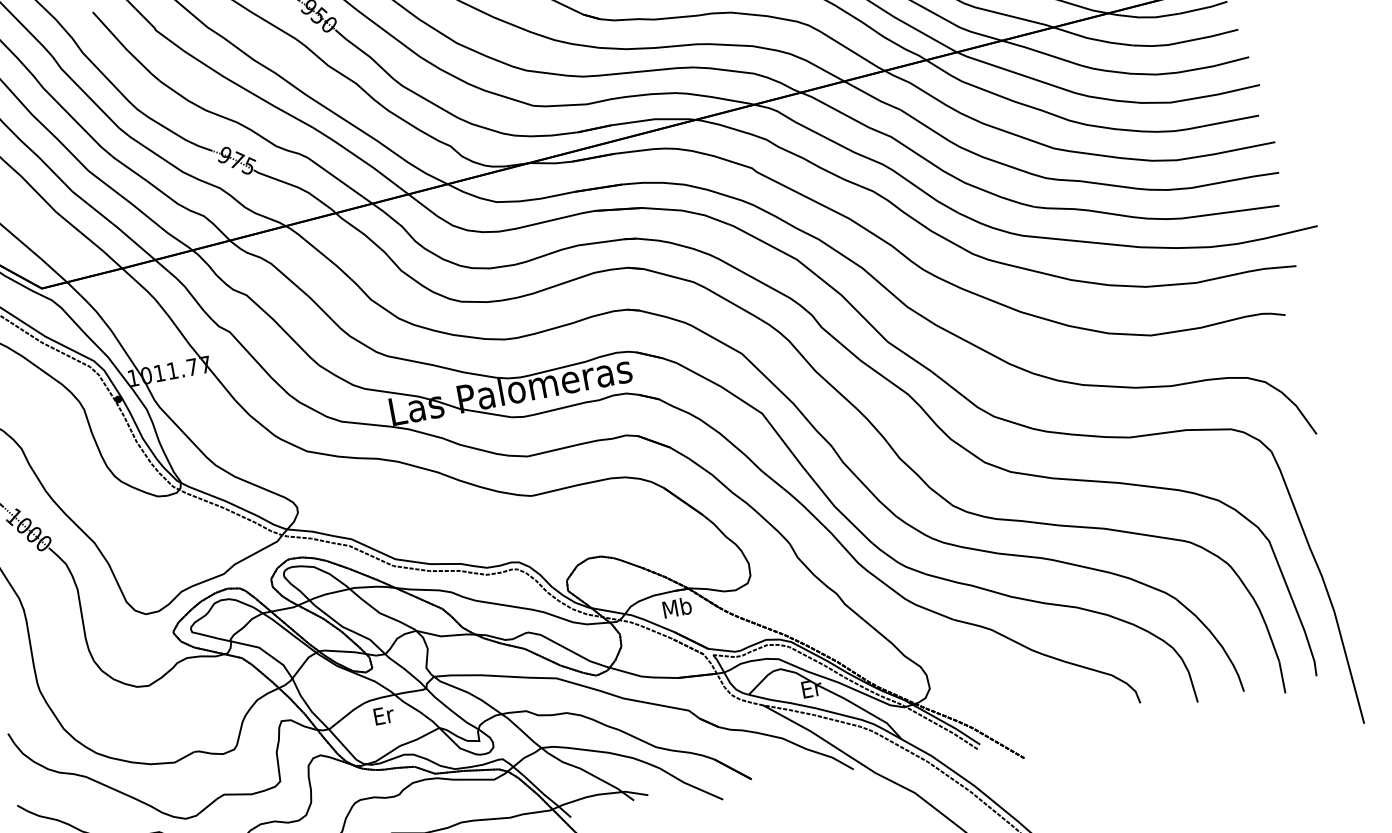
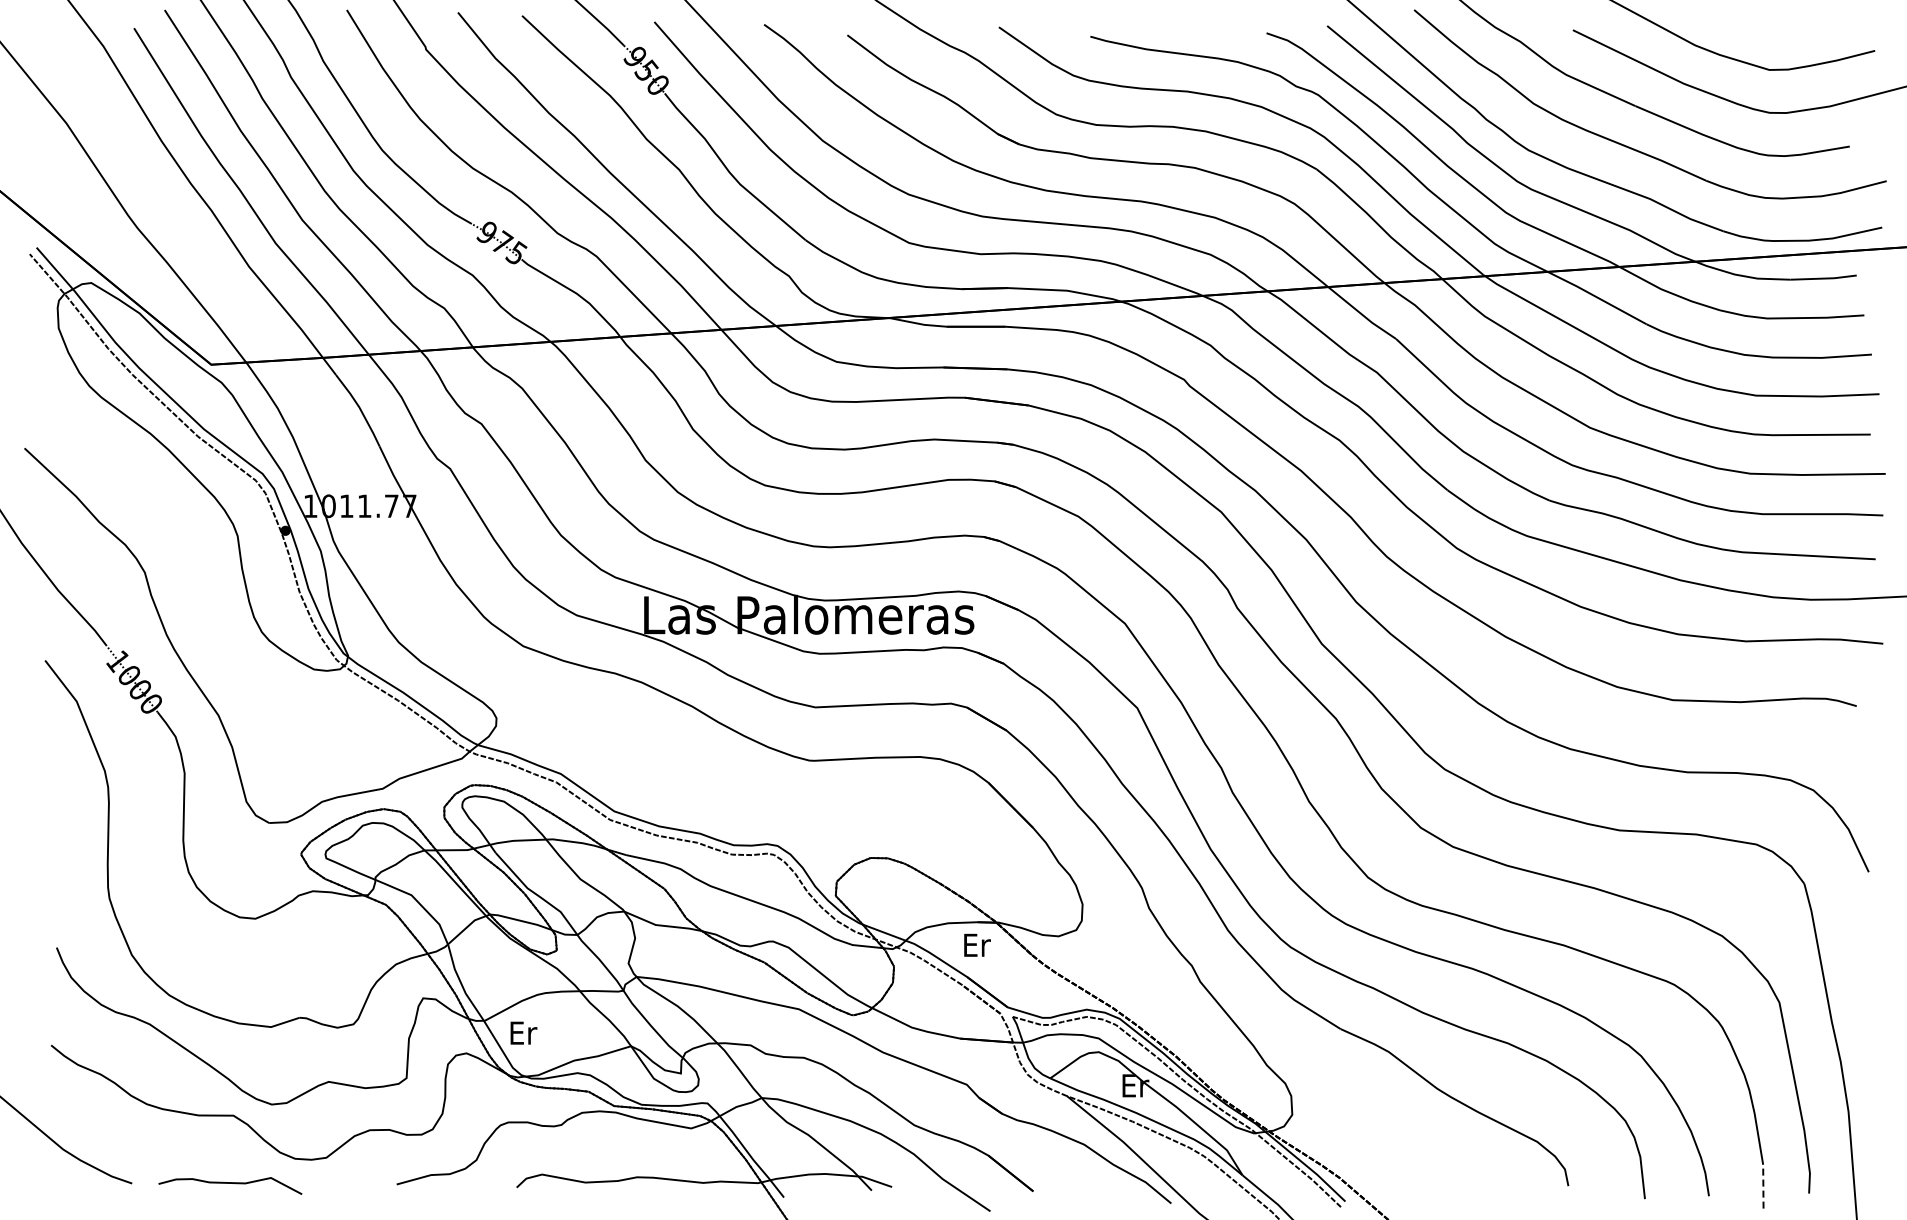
text: (677, 607) -> (976, 944), Mb -> Er
line: (1282, 677) -> (1763, 1186), solid -> dashed
text: (383, 715) -> (523, 1032), moved

